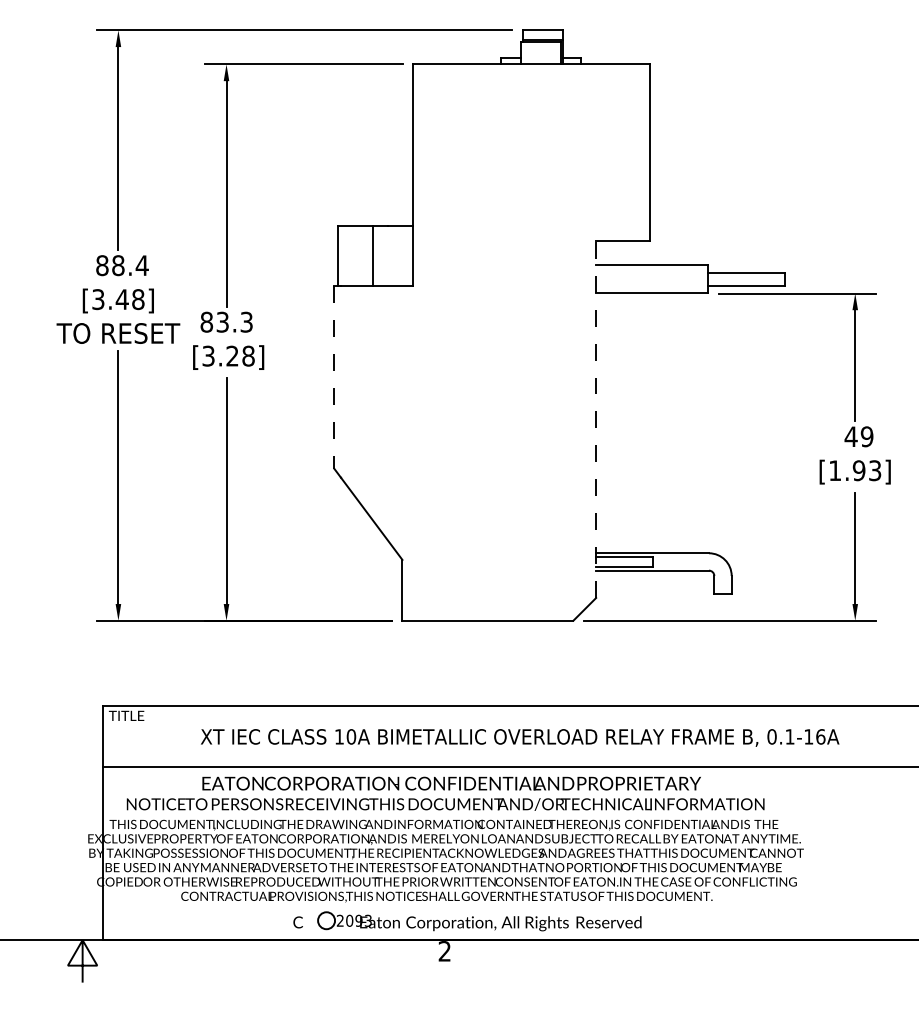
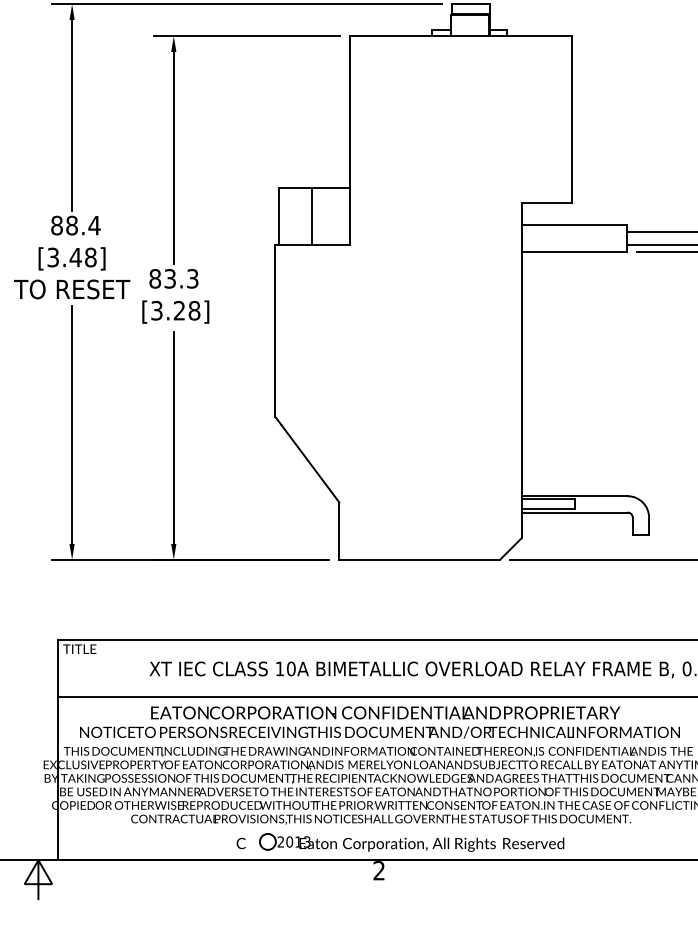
line: (334, 377) -> (275, 330), dashed -> solid
line: (596, 419) -> (521, 370), dashed -> solid
text: (358, 920) -> (297, 841), 2093 -> 2013

